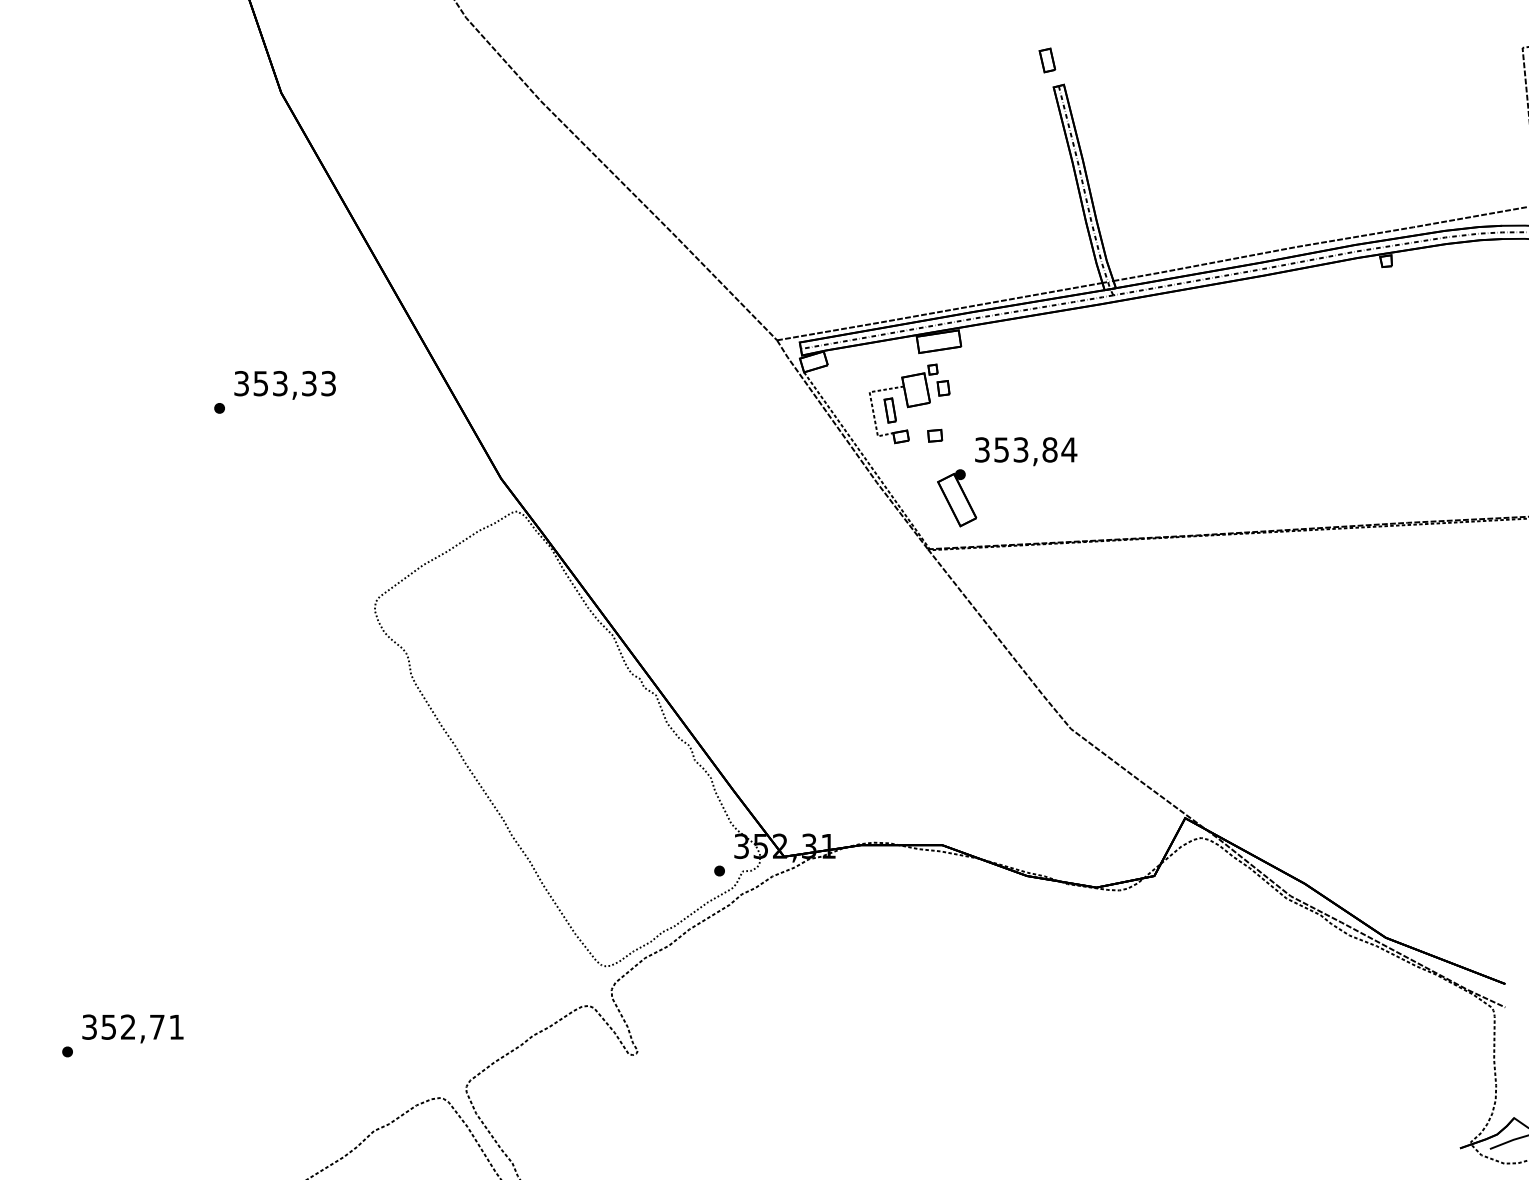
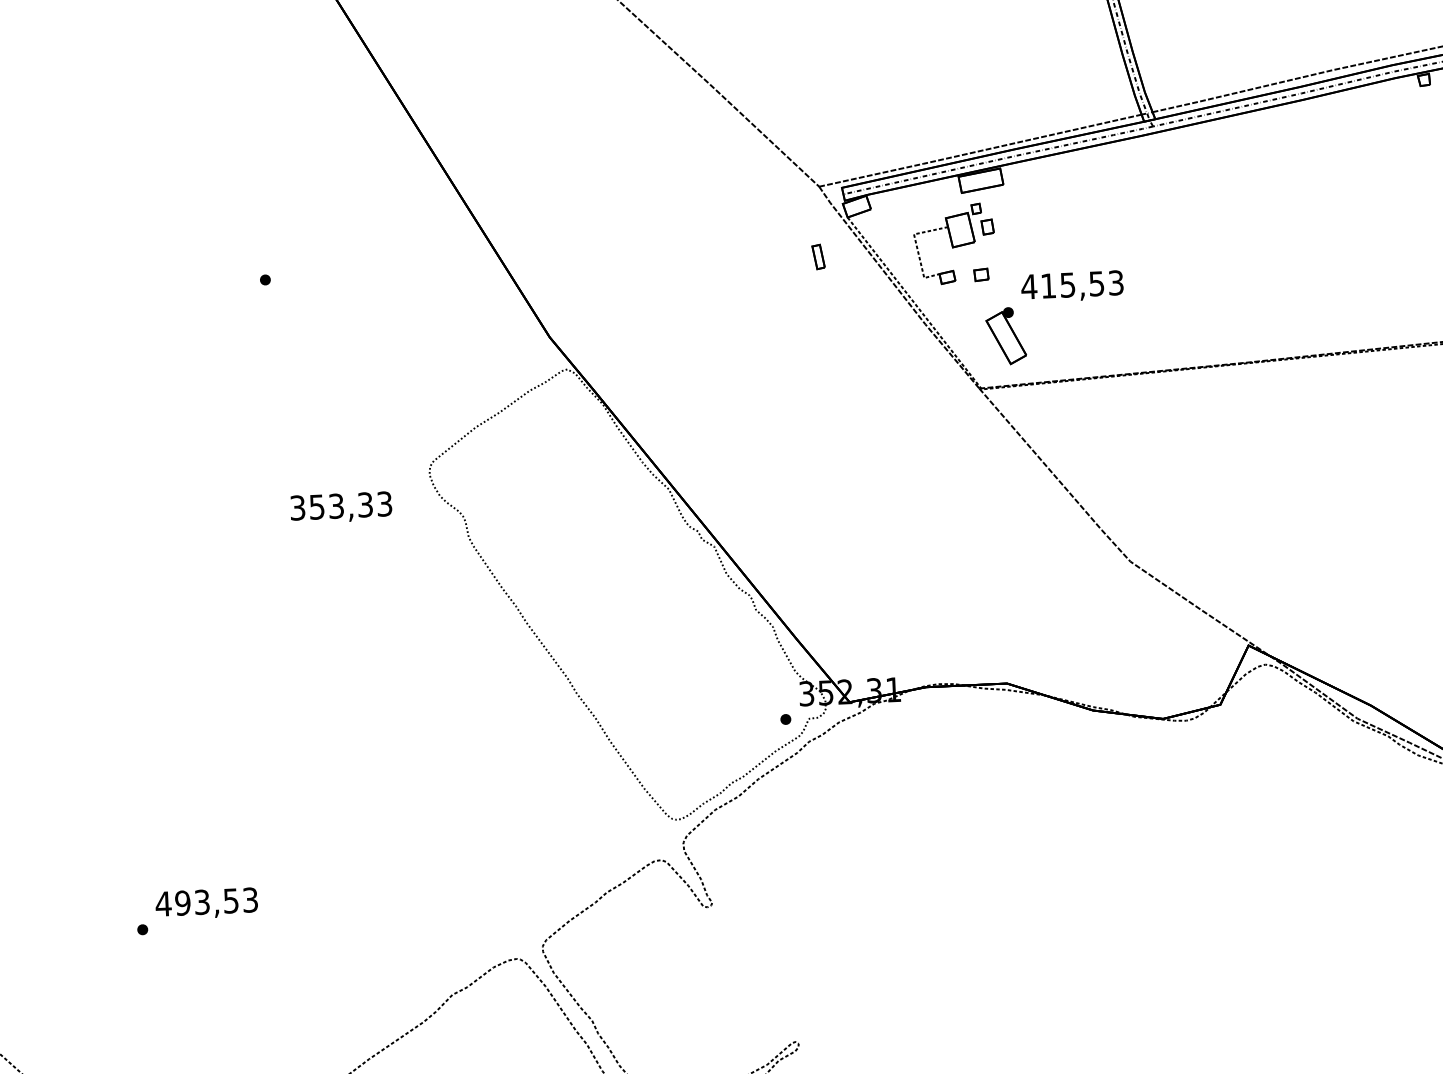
text: (284, 385) -> (340, 507), moved
part: (889, 410) -> (817, 257), moved
text: (1025, 449) -> (1072, 284), 353,84 -> 415,53
text: (132, 1026) -> (206, 901), 352,71 -> 493,53

